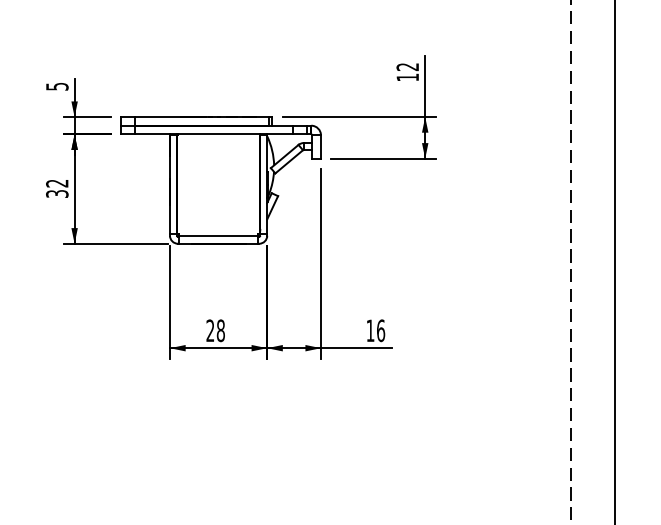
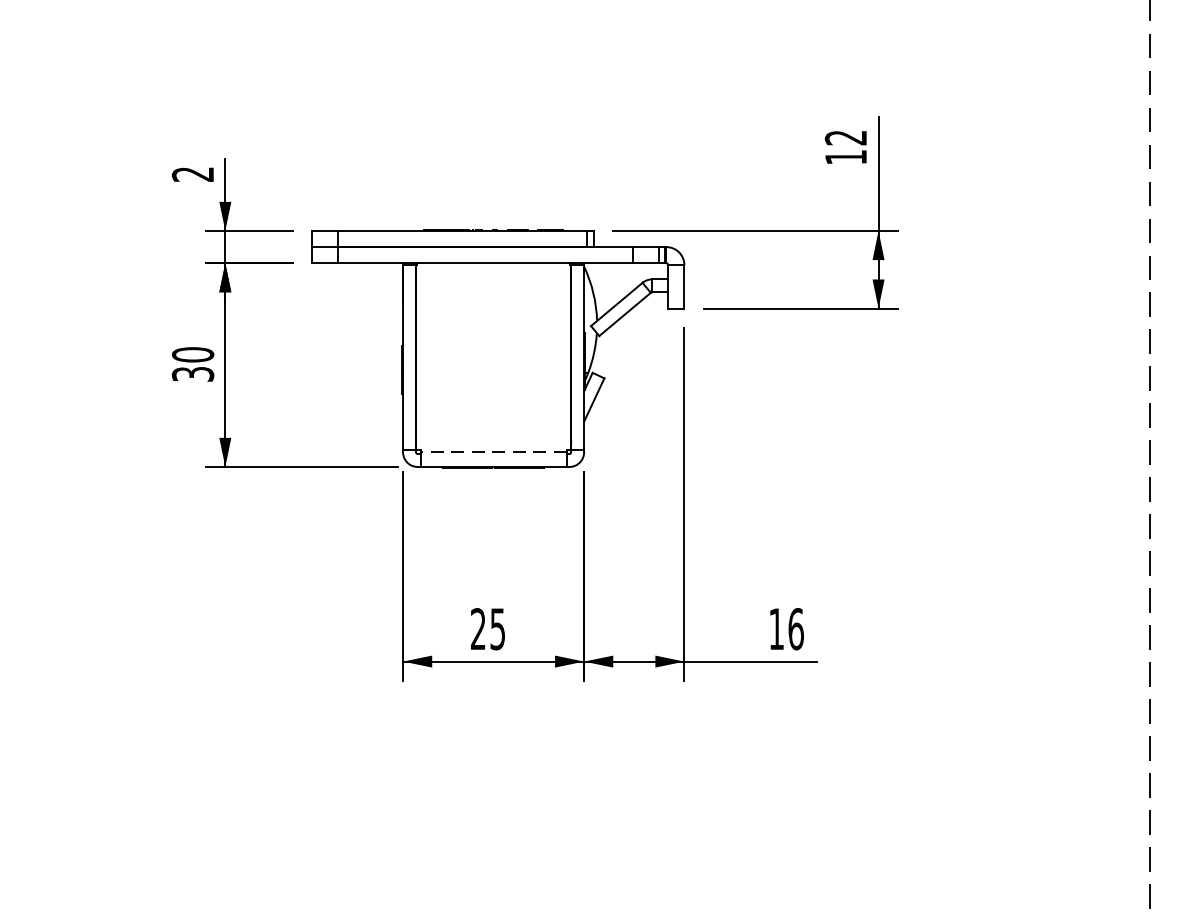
text: (57, 86) -> (193, 174), 5 -> 2
text: (57, 183) -> (193, 354), 32 -> 30
line: (218, 235) -> (493, 451), solid -> dashed
text: (220, 330) -> (497, 628), 28 -> 25

